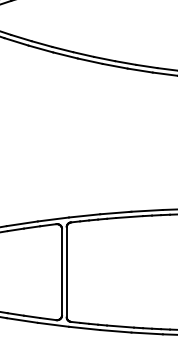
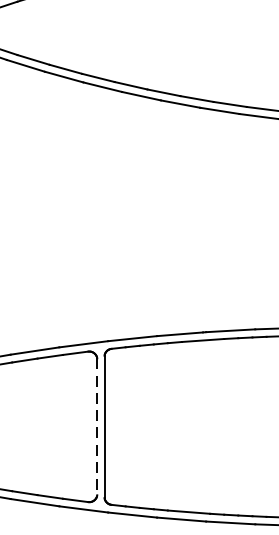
line: (62, 272) -> (97, 427), solid -> dashed

